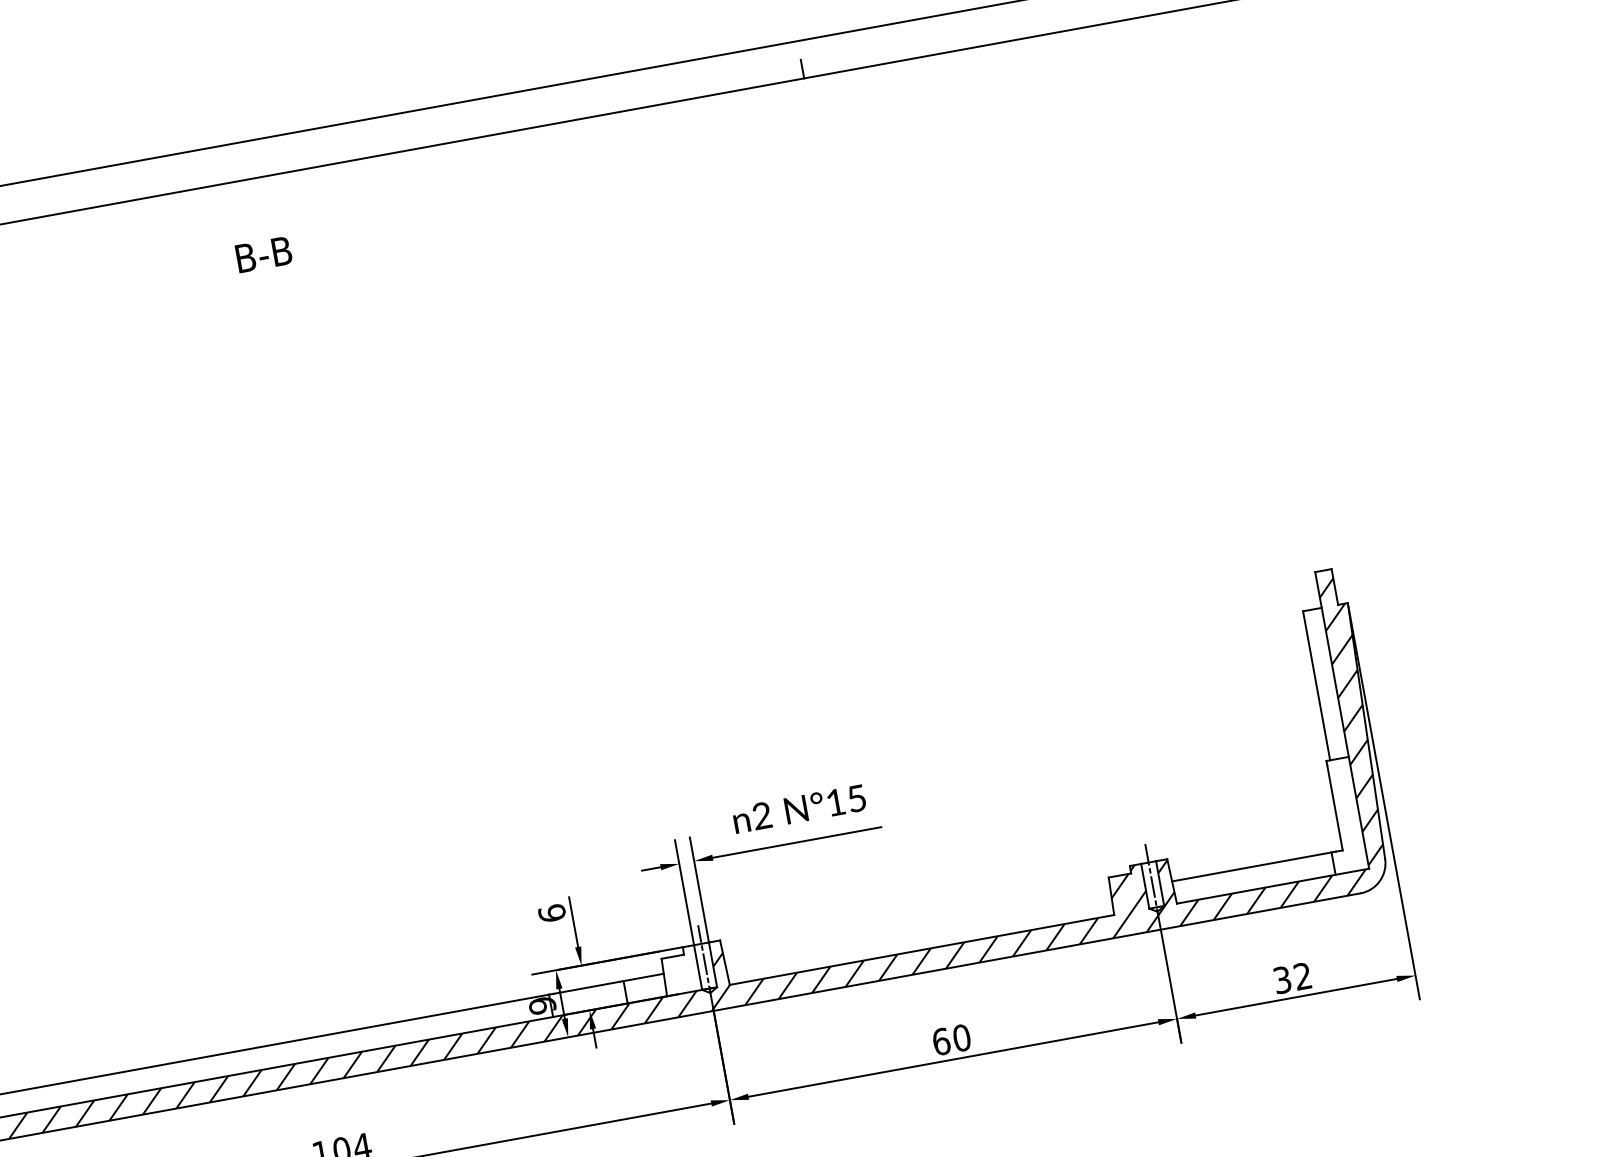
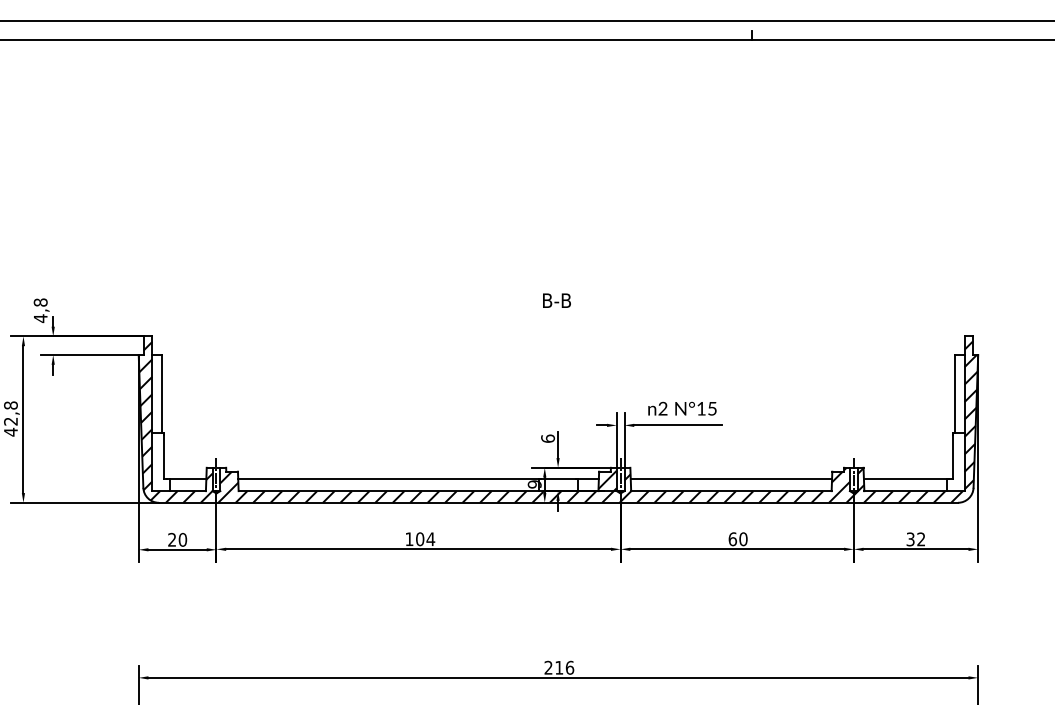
text: (262, 254) -> (556, 300), moved
line: (918, 927) -> (731, 479), added
hatch: (680, 972) -> (607, 480), added

